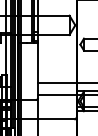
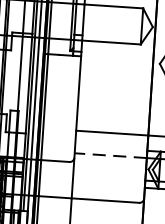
line: (56, 95) -> (108, 155), solid -> dashed

